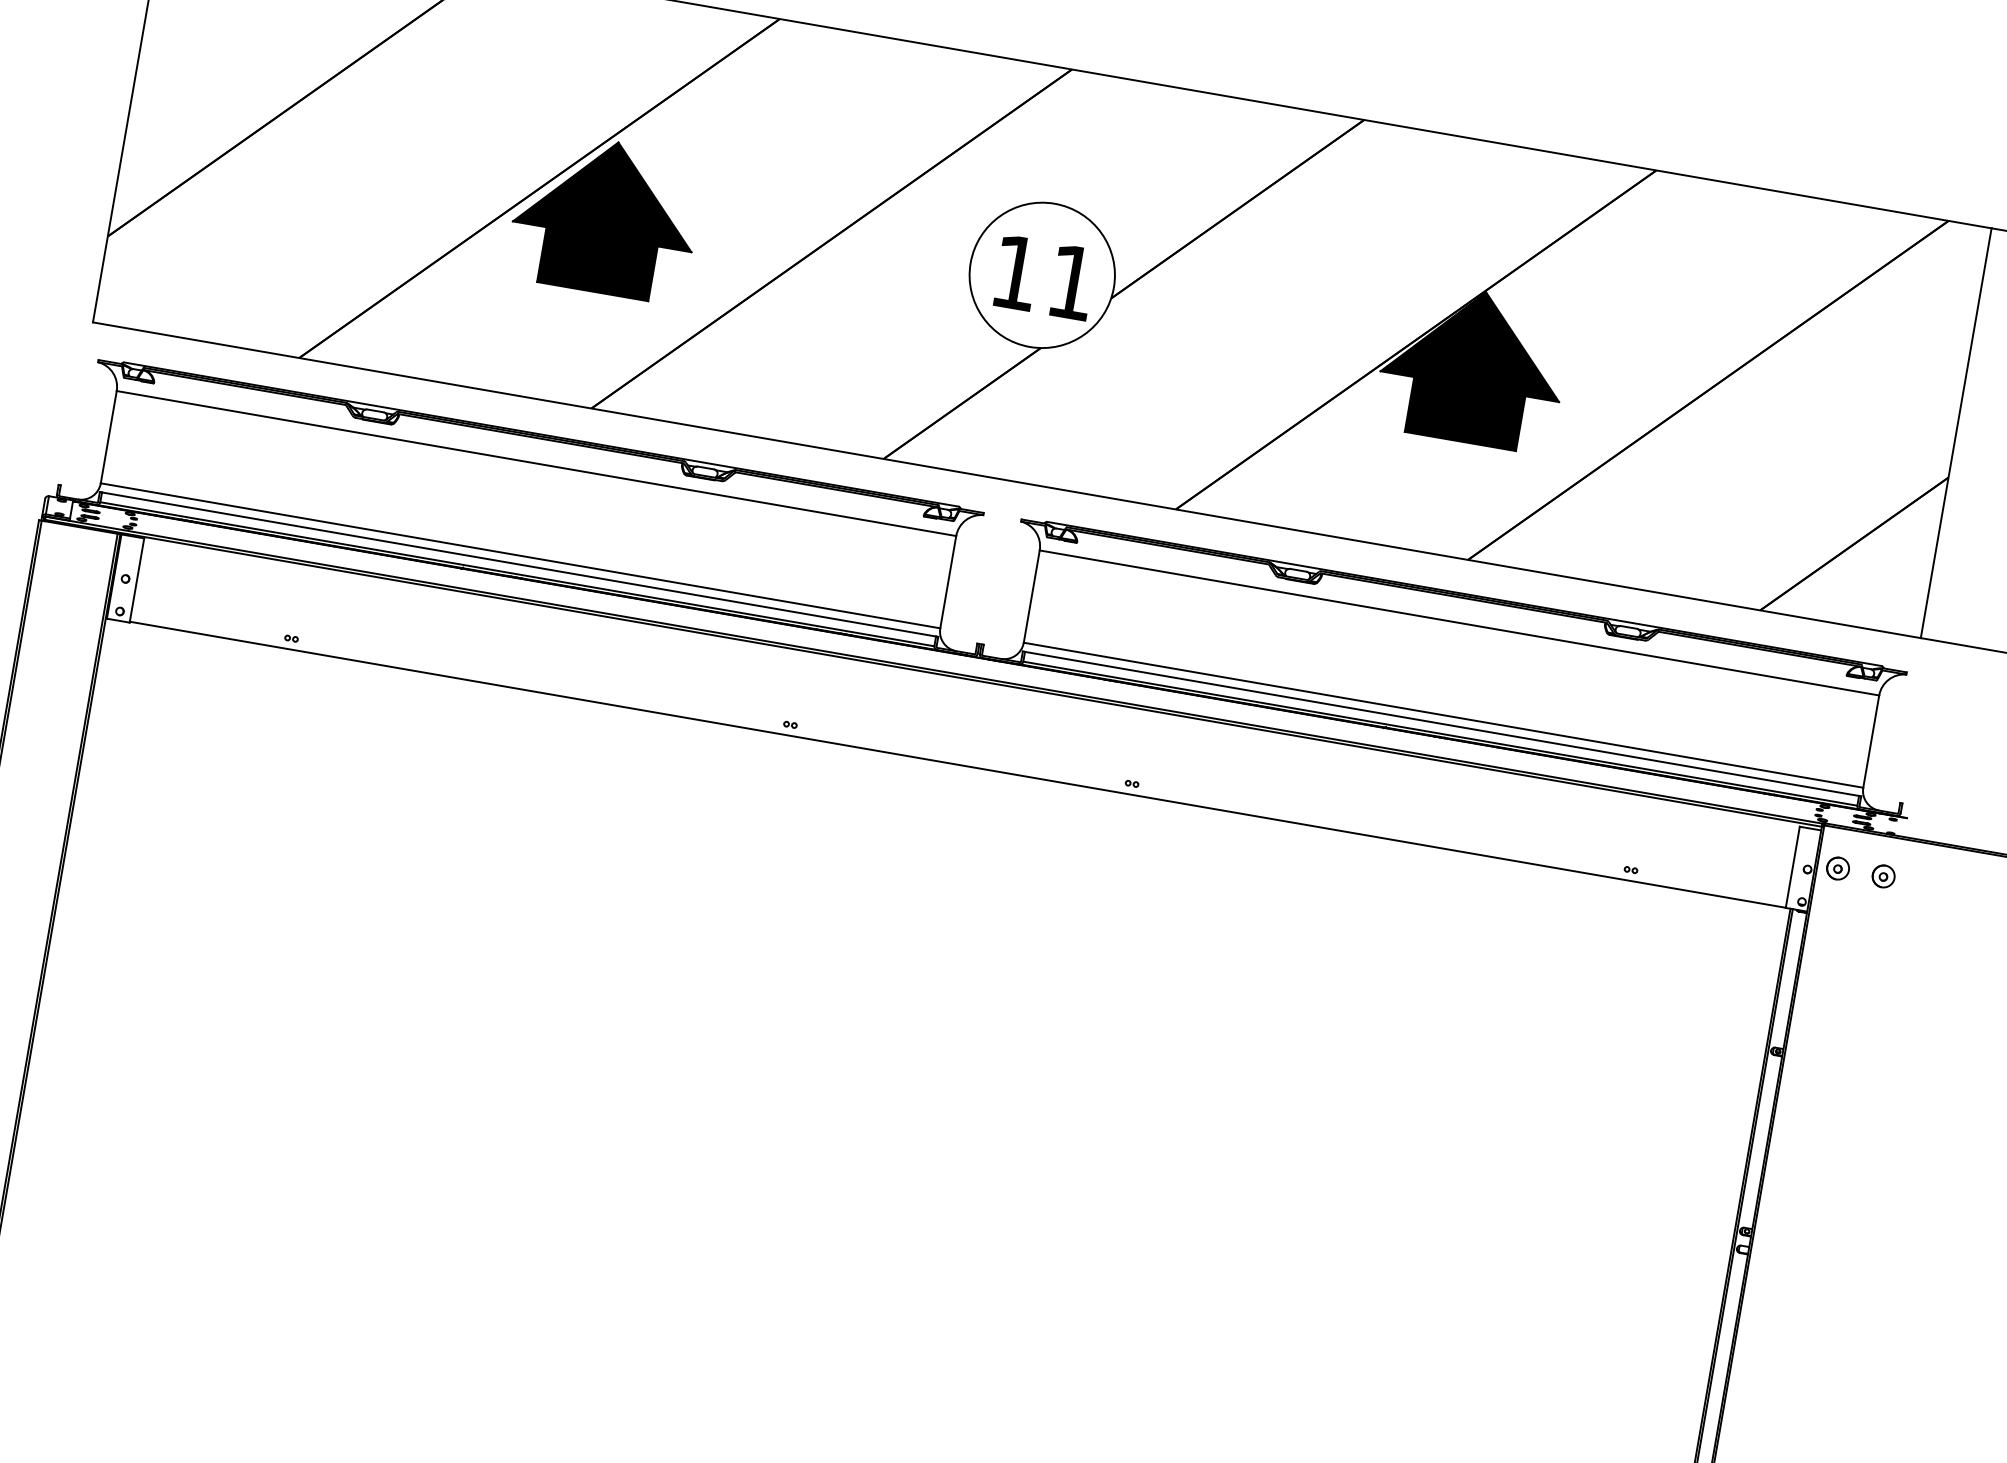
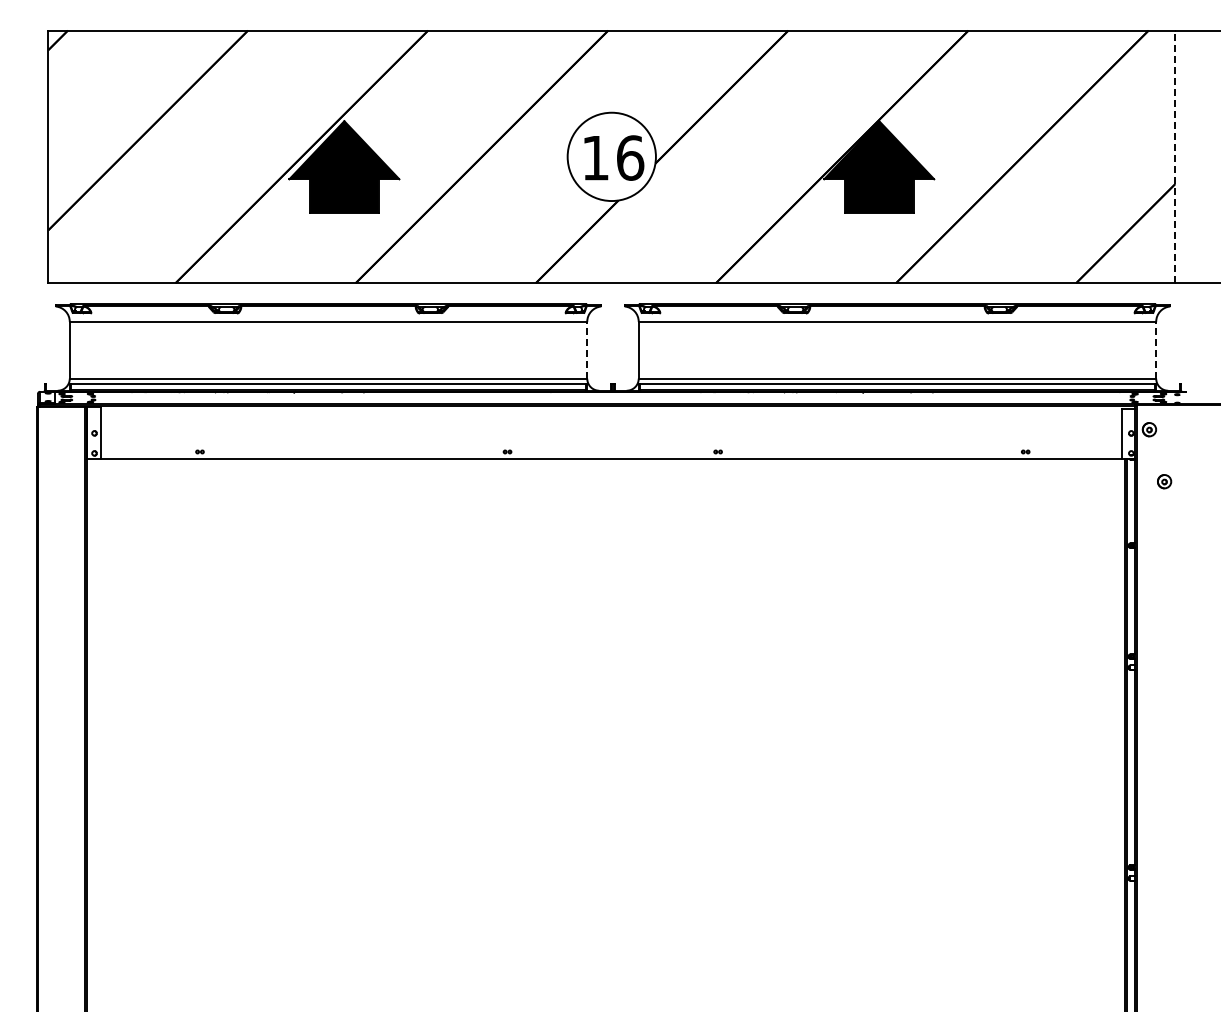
text: (1072, 281) -> (630, 157), 11 -> 16
line: (1956, 432) -> (1175, 156), solid -> dashed
line: (948, 581) -> (587, 349), solid -> dashed
line: (1871, 740) -> (1156, 349), solid -> dashed
part: (1883, 876) -> (1164, 481), moved

